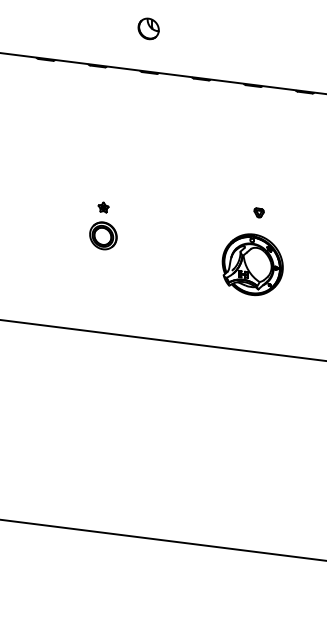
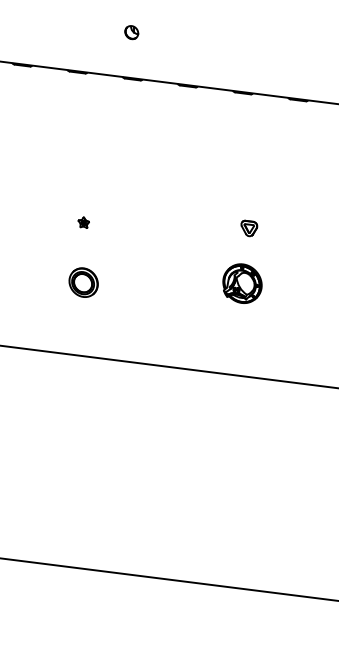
part: (148, 28) -> (131, 32), size x0.6
part: (258, 212) -> (248, 227), size x1.6
part: (103, 235) -> (83, 282), moved
part: (252, 264) -> (242, 283), size x0.6

